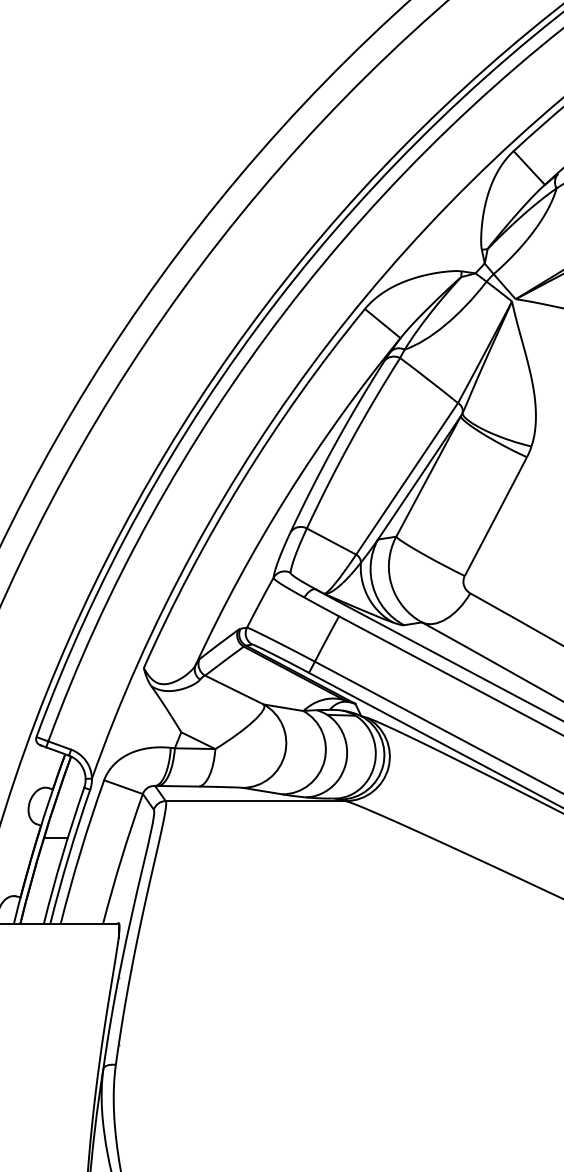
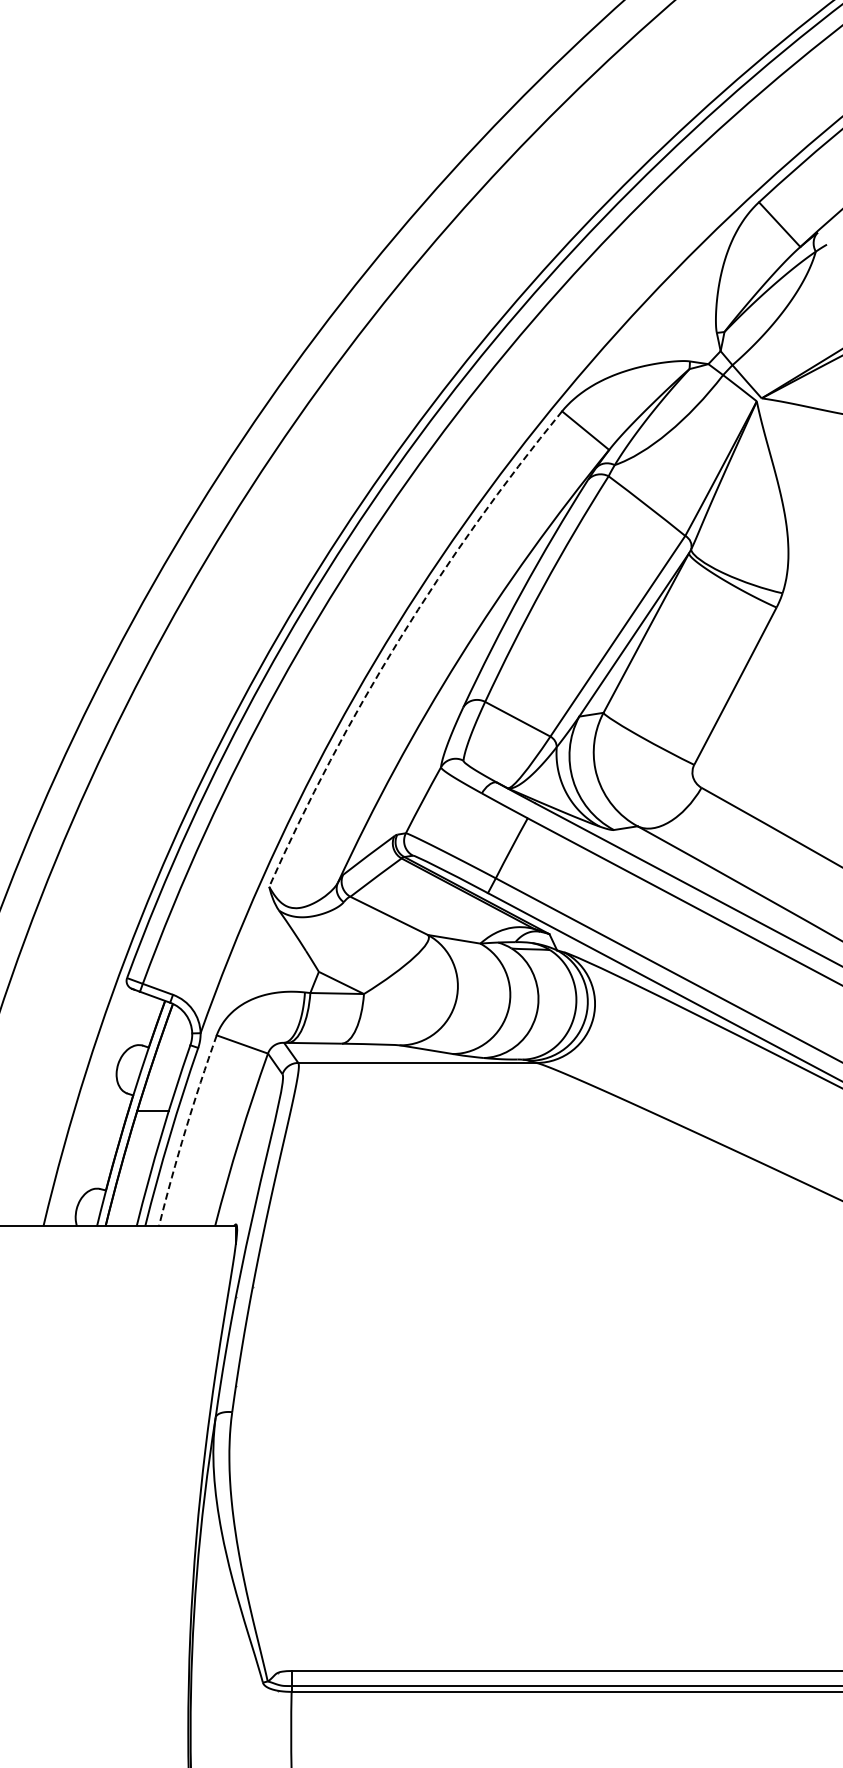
arc: (242, 481) -> (399, 639), solid -> dashed
arc: (80, 852) -> (185, 1130), solid -> dashed

